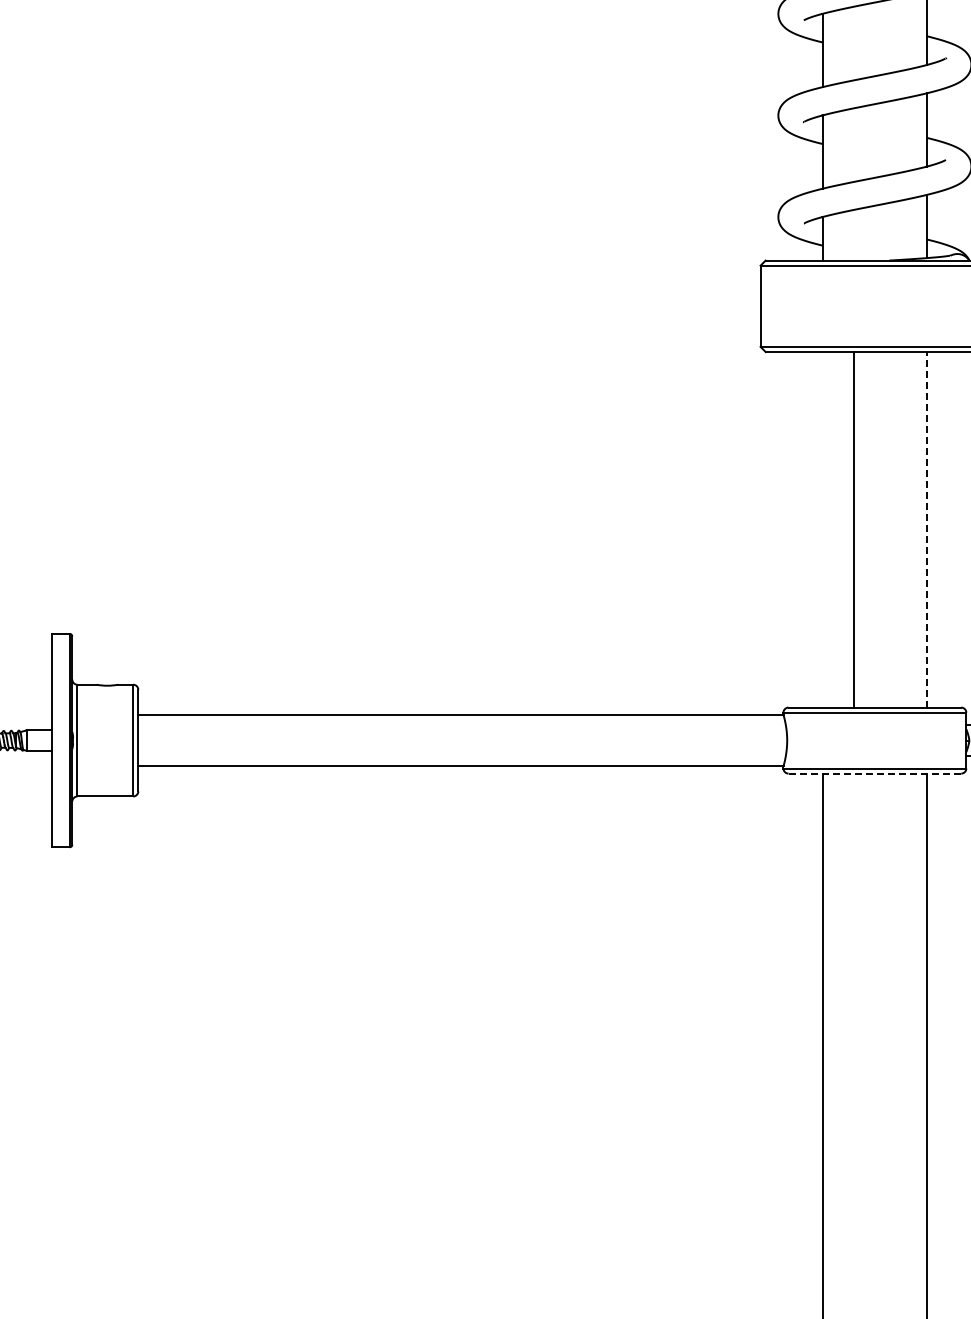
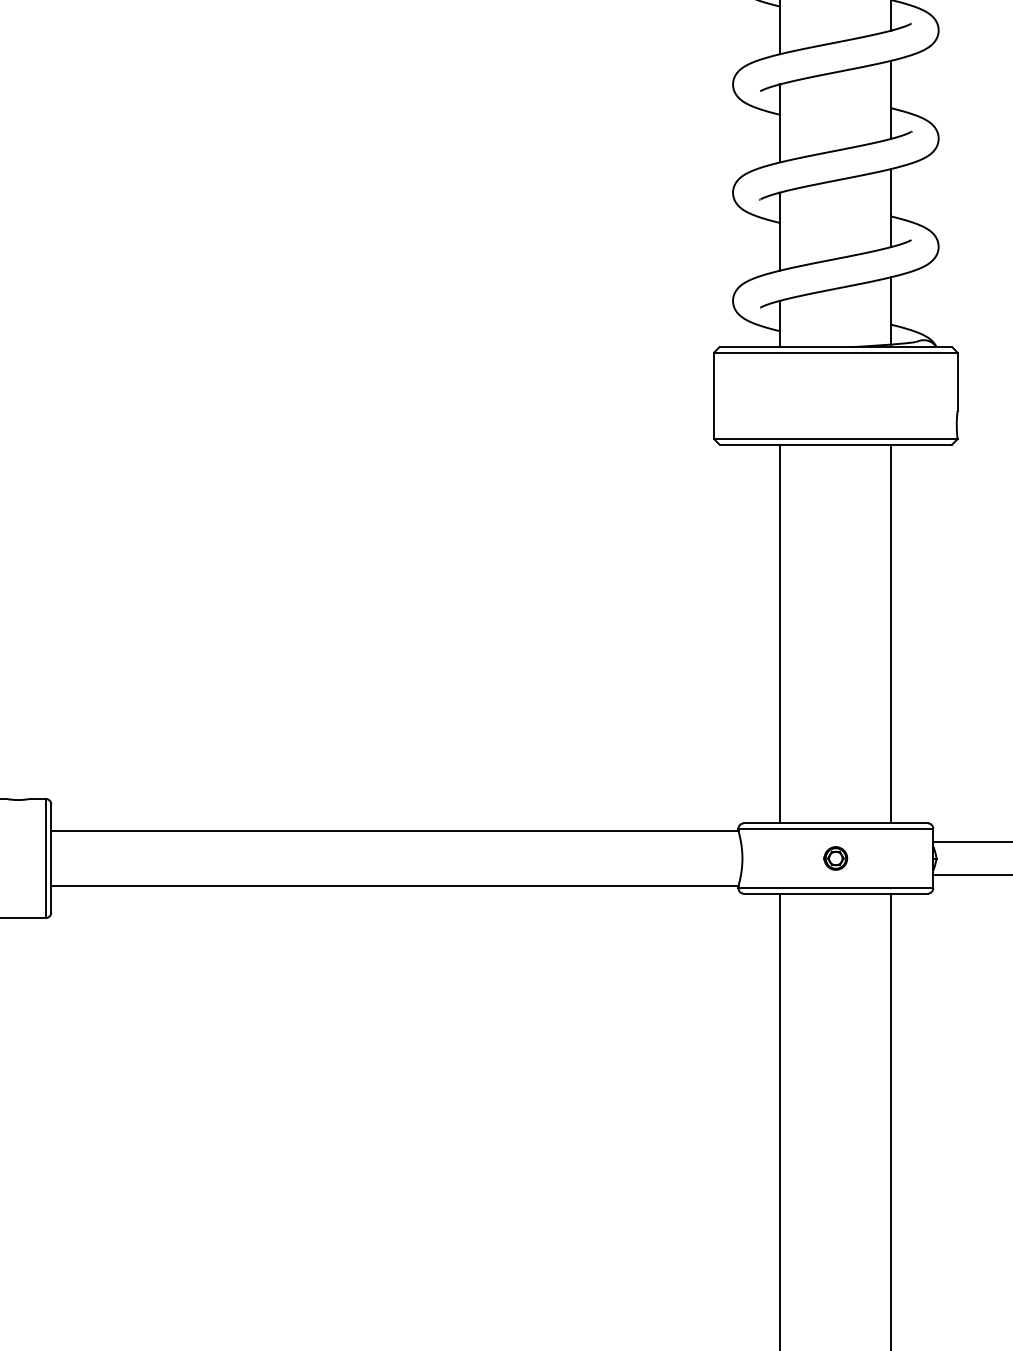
line: (853, 529) -> (780, 633), moved
line: (926, 529) -> (890, 633), dashed -> solid
part: (874, 740) -> (835, 858), added
line: (875, 773) -> (836, 893), dashed -> solid

